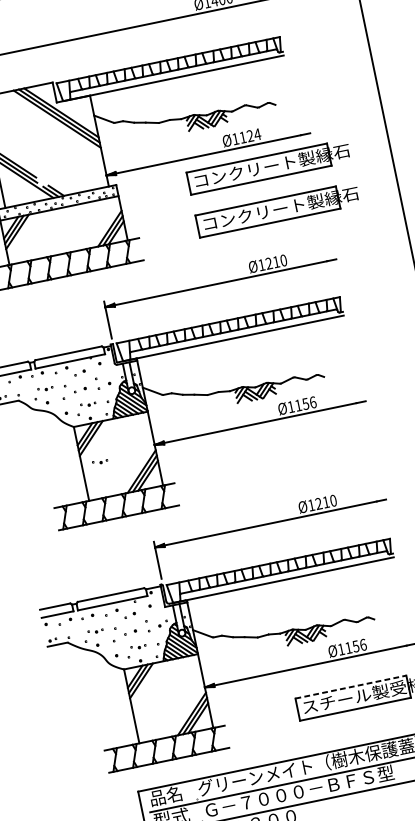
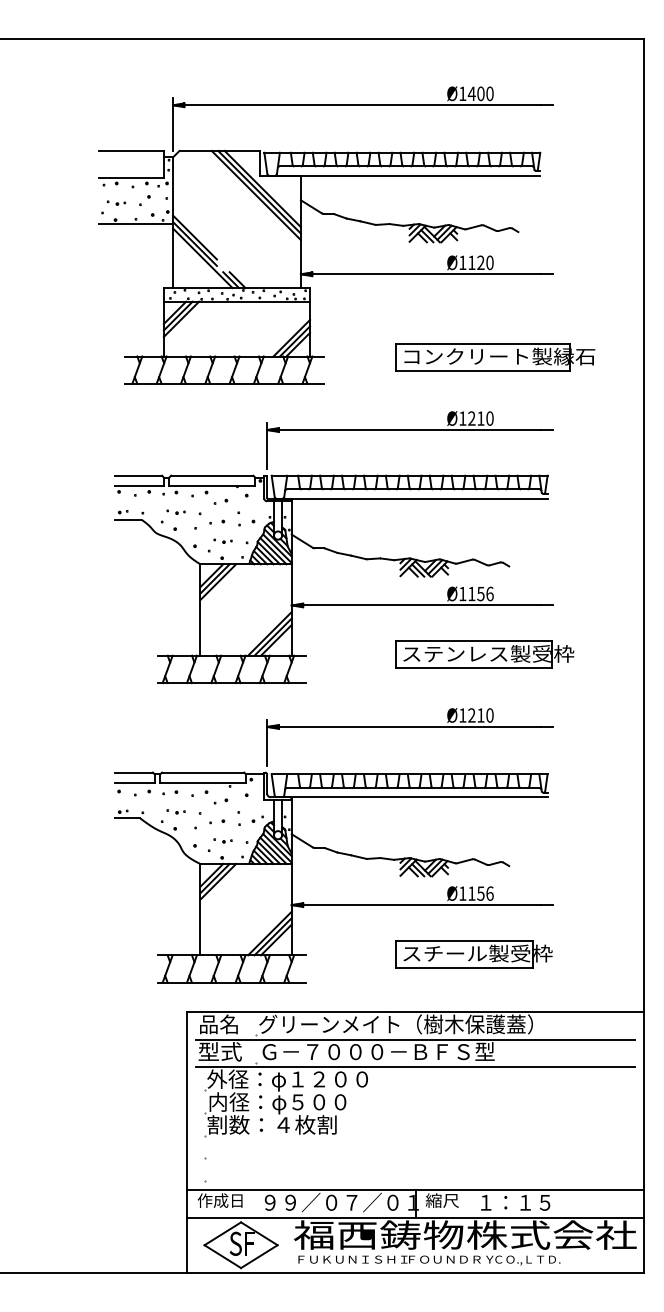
text: (257, 134) -> (489, 262), Ø1124 -> Ø1120
part: (269, 167) -> (495, 304), removed
part: (318, 452) -> (484, 654), added
part: (99, 461) -> (222, 611), removed
line: (350, 687) -> (464, 940), dashed -> solid

